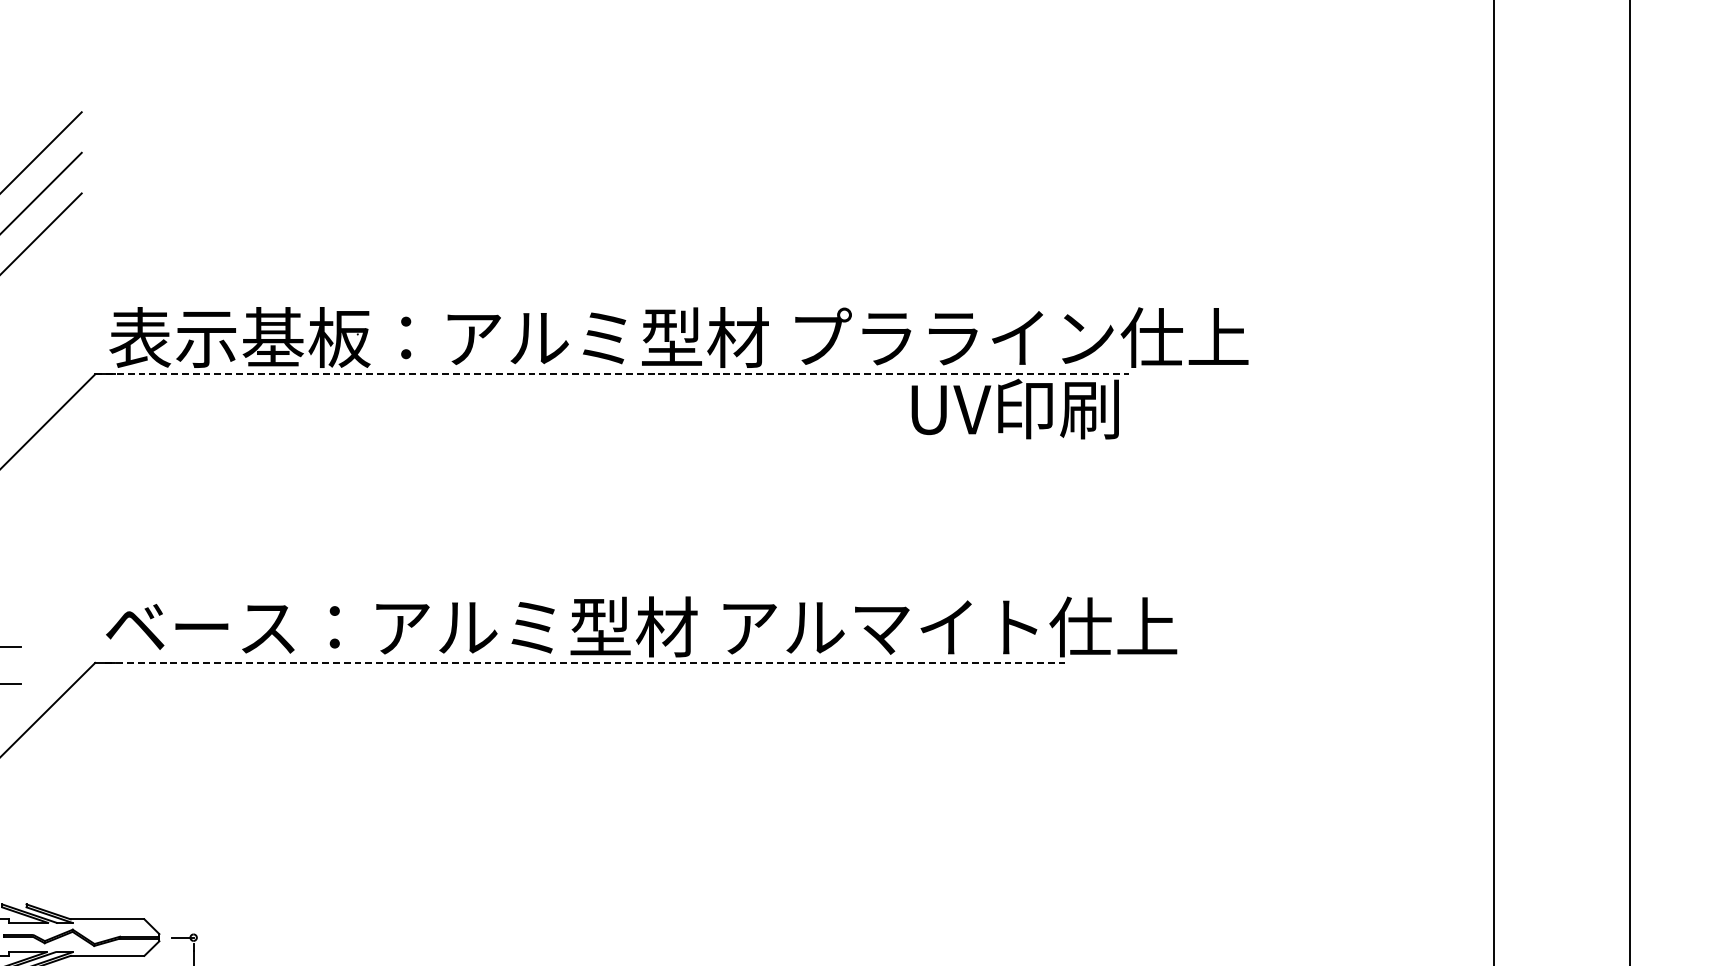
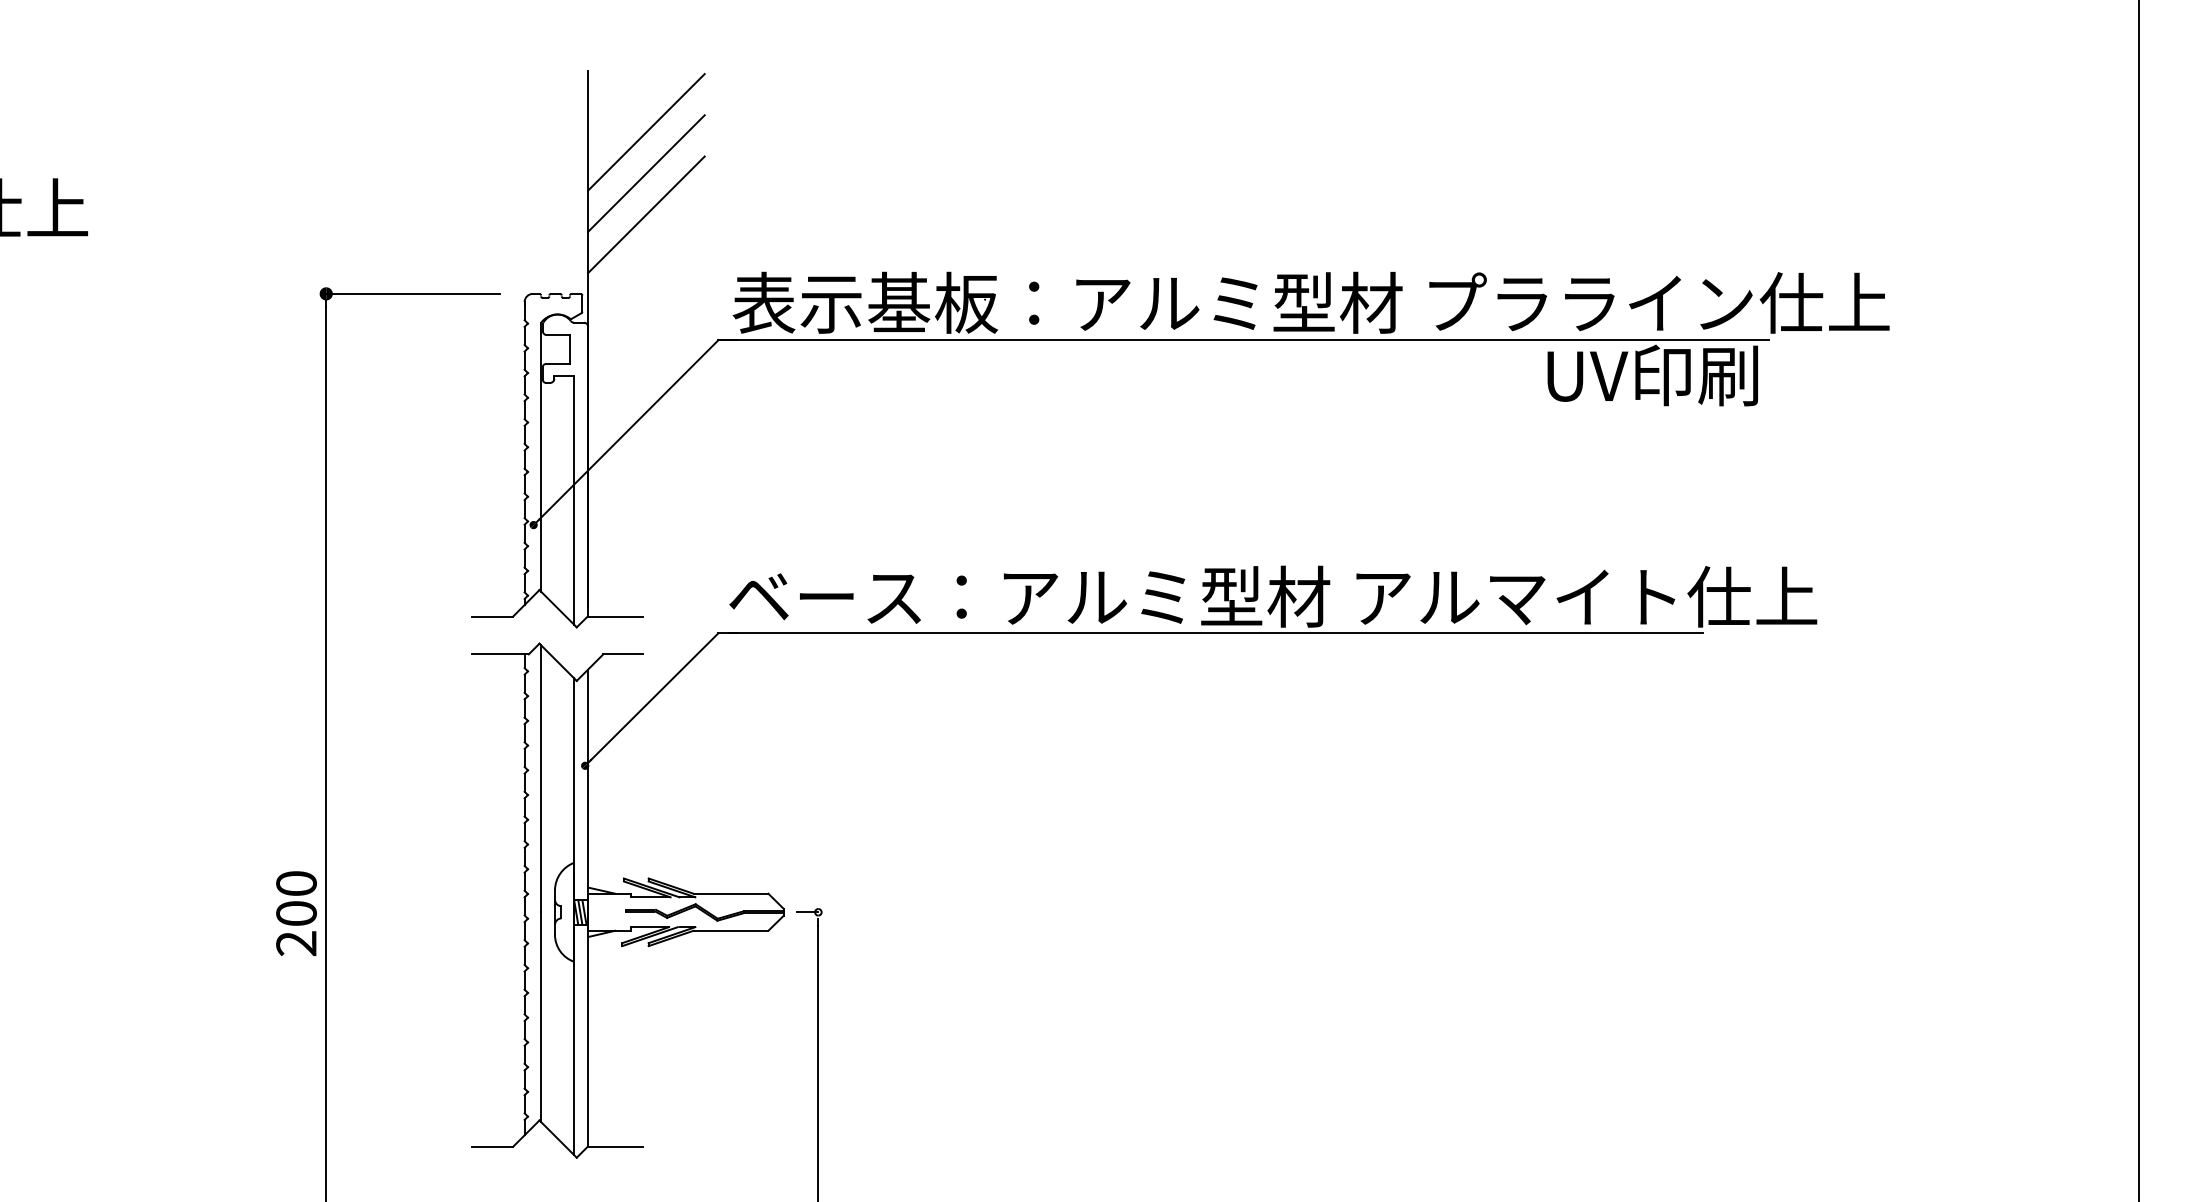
line: (613, 374) -> (1244, 340), dashed -> solid
line: (585, 663) -> (1216, 633), dashed -> solid

